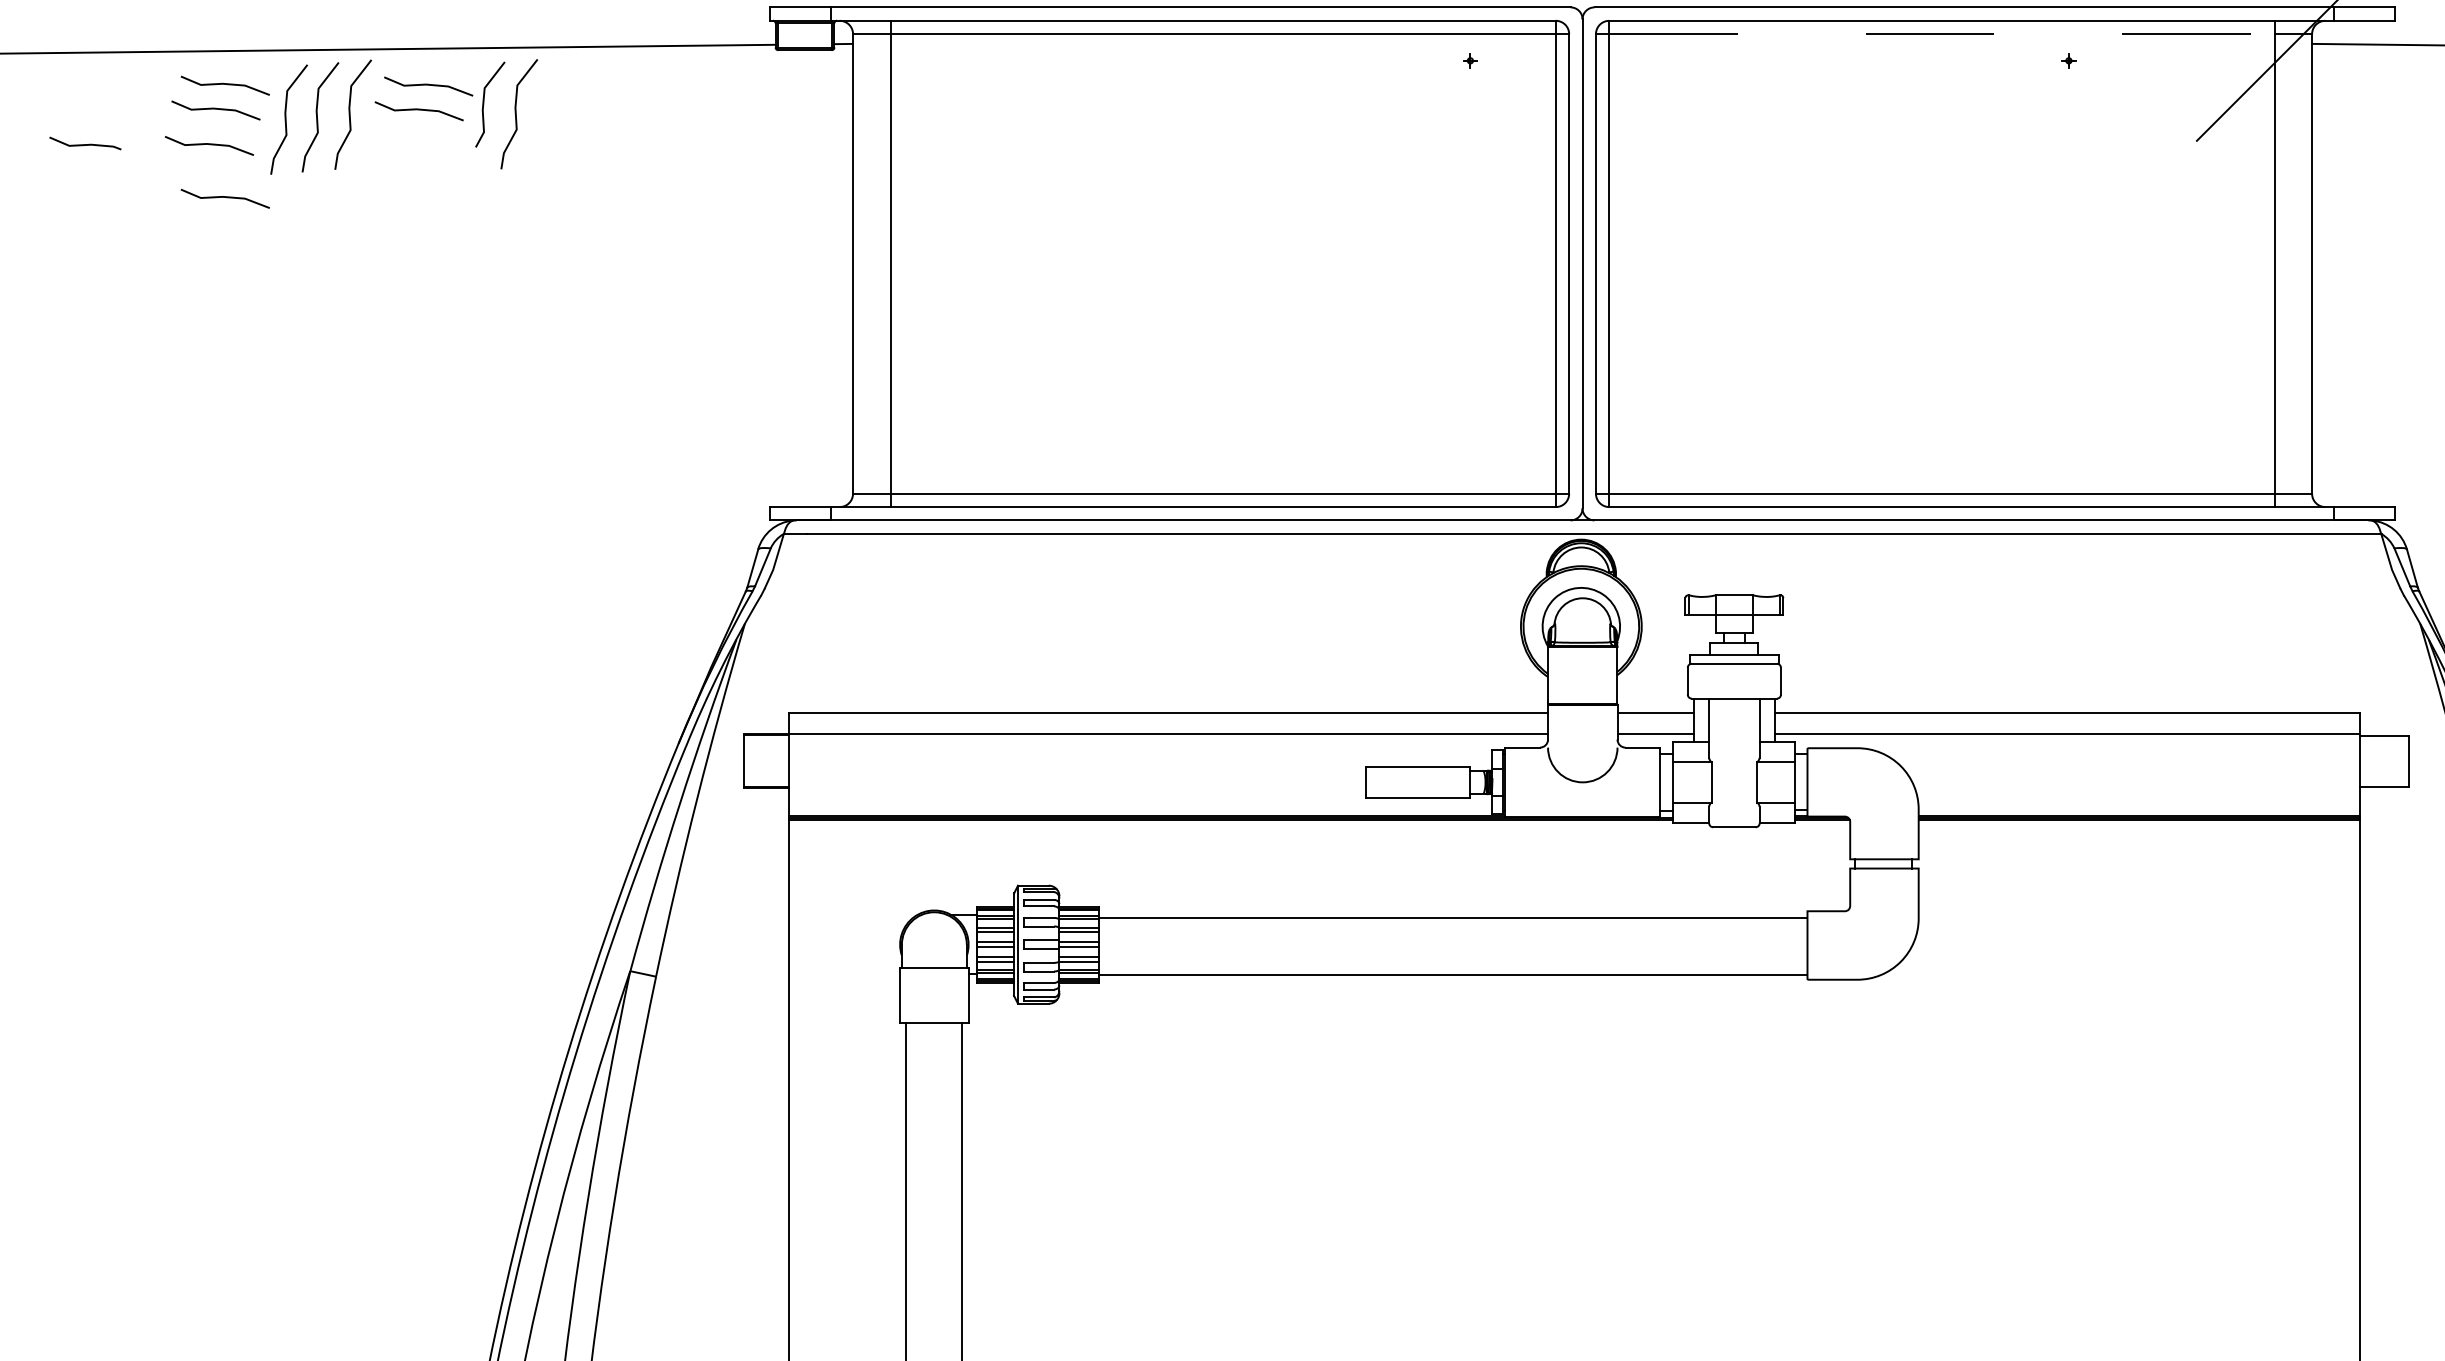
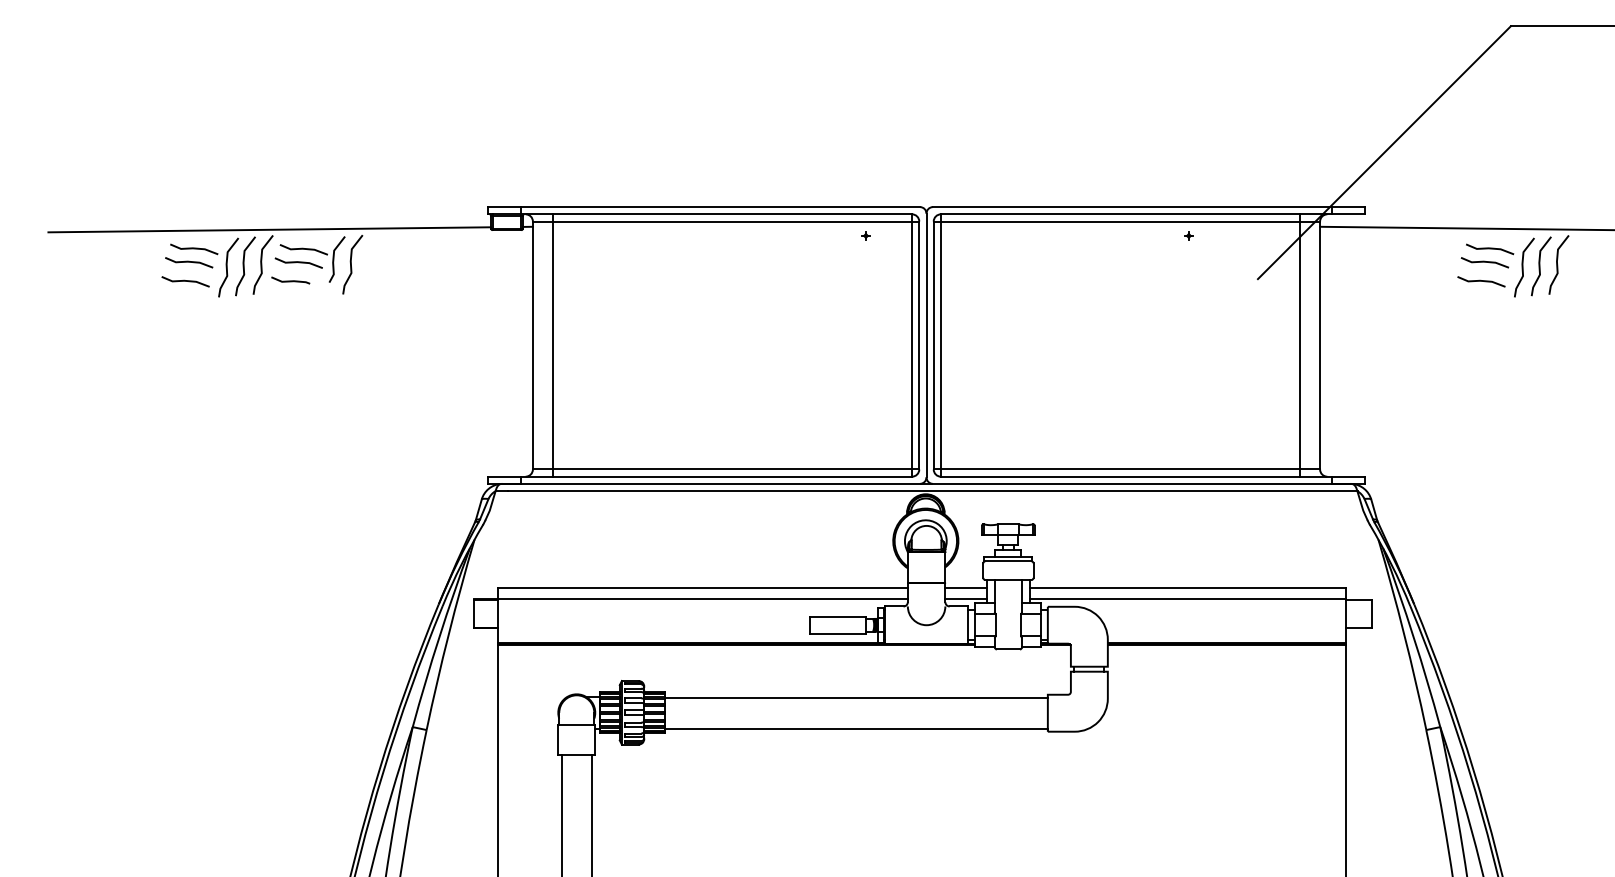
line: (1942, 34) -> (1120, 221), dashed -> solid
line: (84, 143) -> (290, 280), moved
line: (225, 199) -> (194, 310), removed

